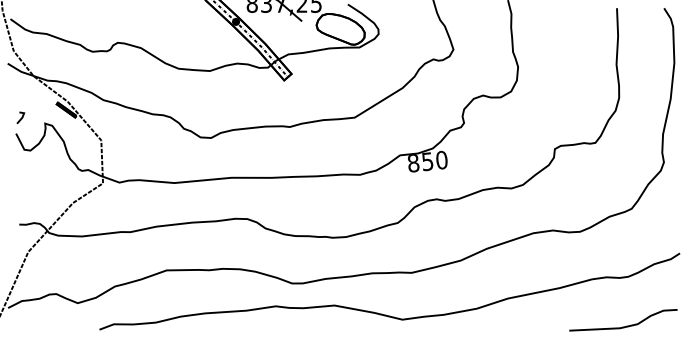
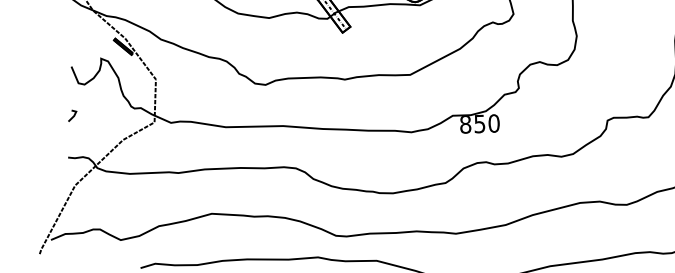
line: (21, 117) -> (73, 115), moved

